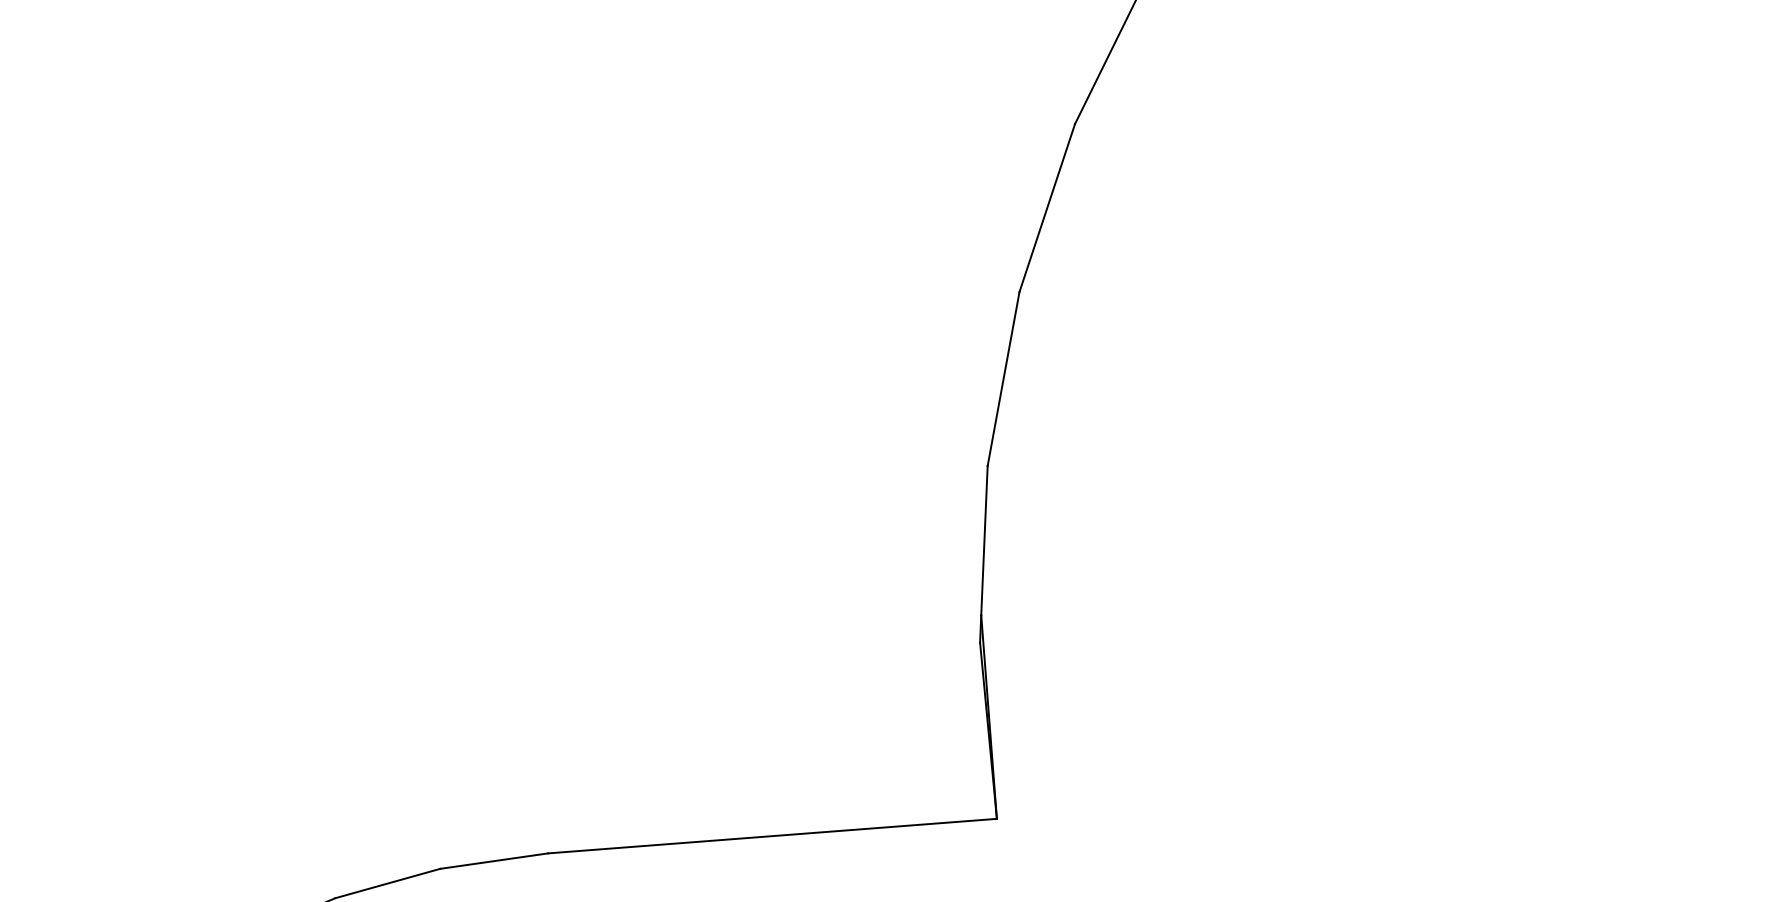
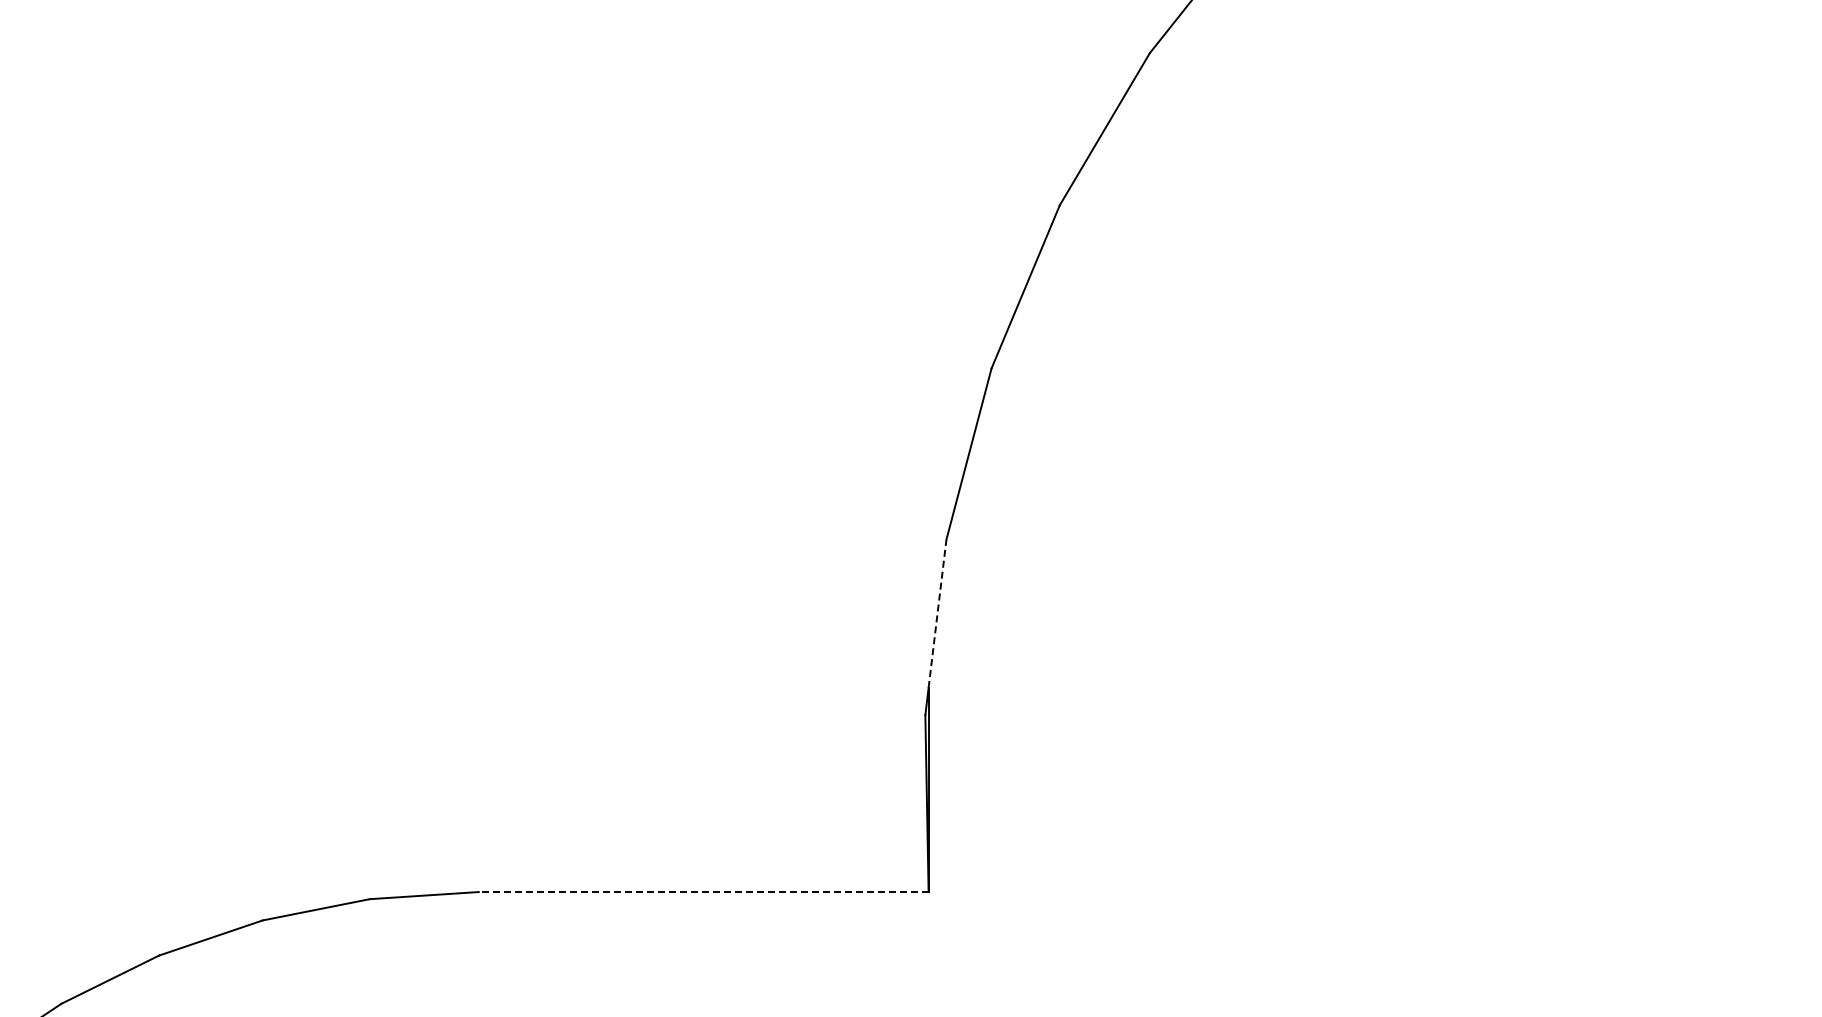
line: (984, 540) -> (937, 613), solid -> dashed
line: (772, 836) -> (703, 892), solid -> dashed

